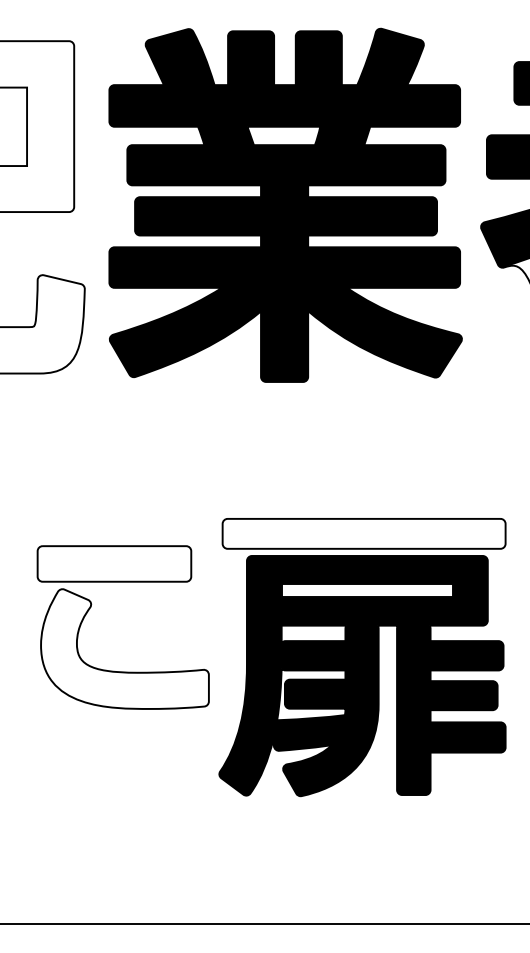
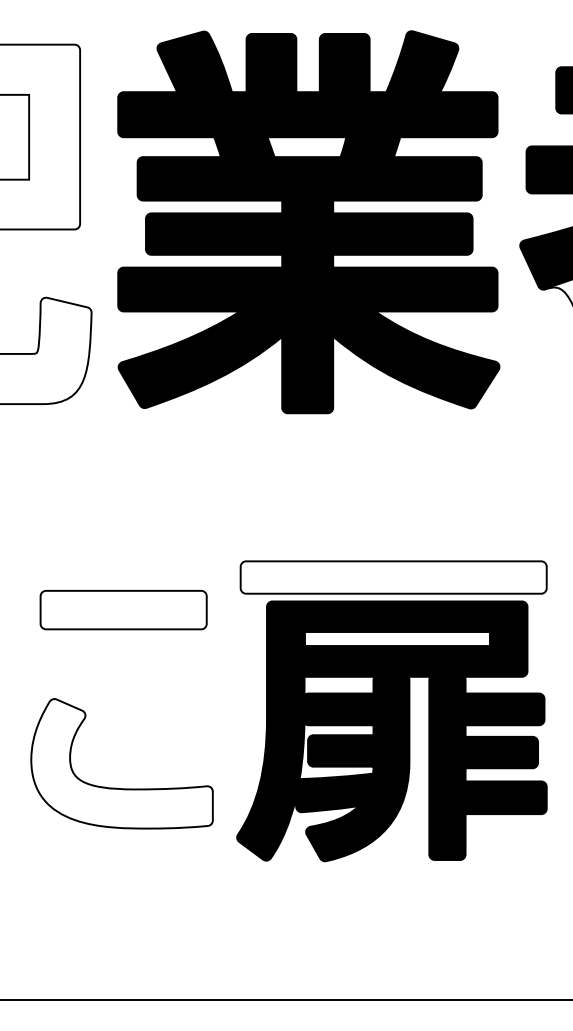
part: (124, 671) -> (121, 788), moved

